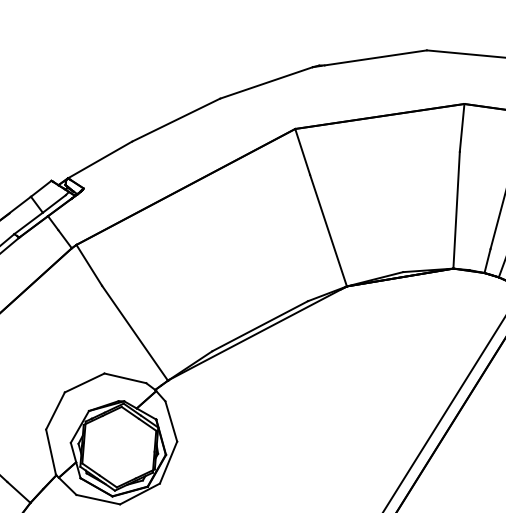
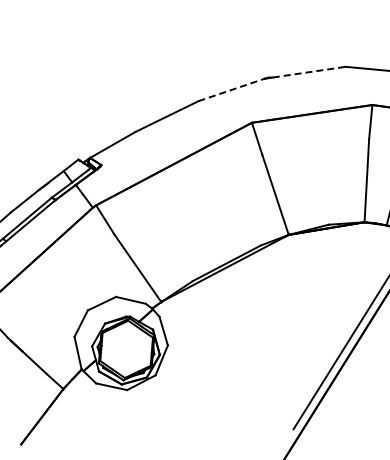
line: (376, 58) -> (309, 72), solid -> dashed
line: (266, 82) -> (231, 89), solid -> dashed

